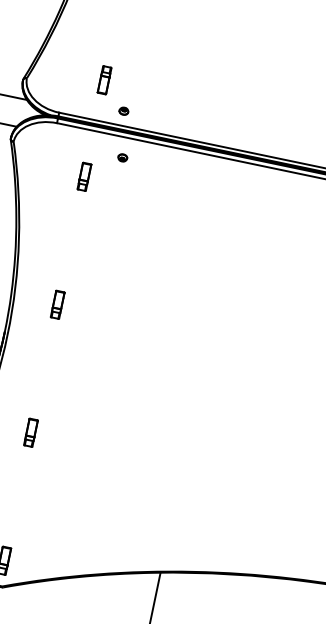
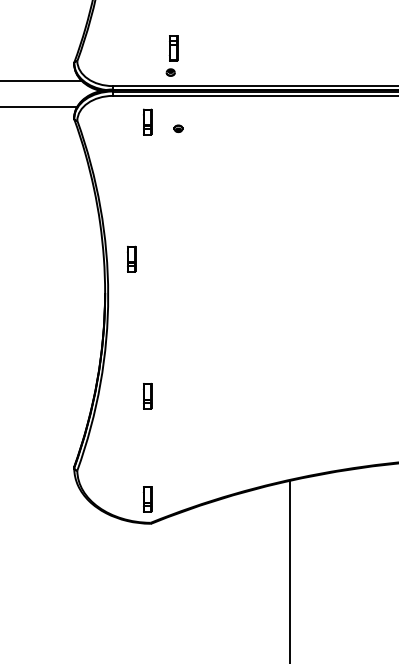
part: (104, 80) -> (173, 48), moved
part: (122, 157) -> (178, 128), moved
part: (84, 176) -> (147, 121), moved
part: (57, 304) -> (131, 258), moved
part: (30, 433) -> (147, 396), moved

